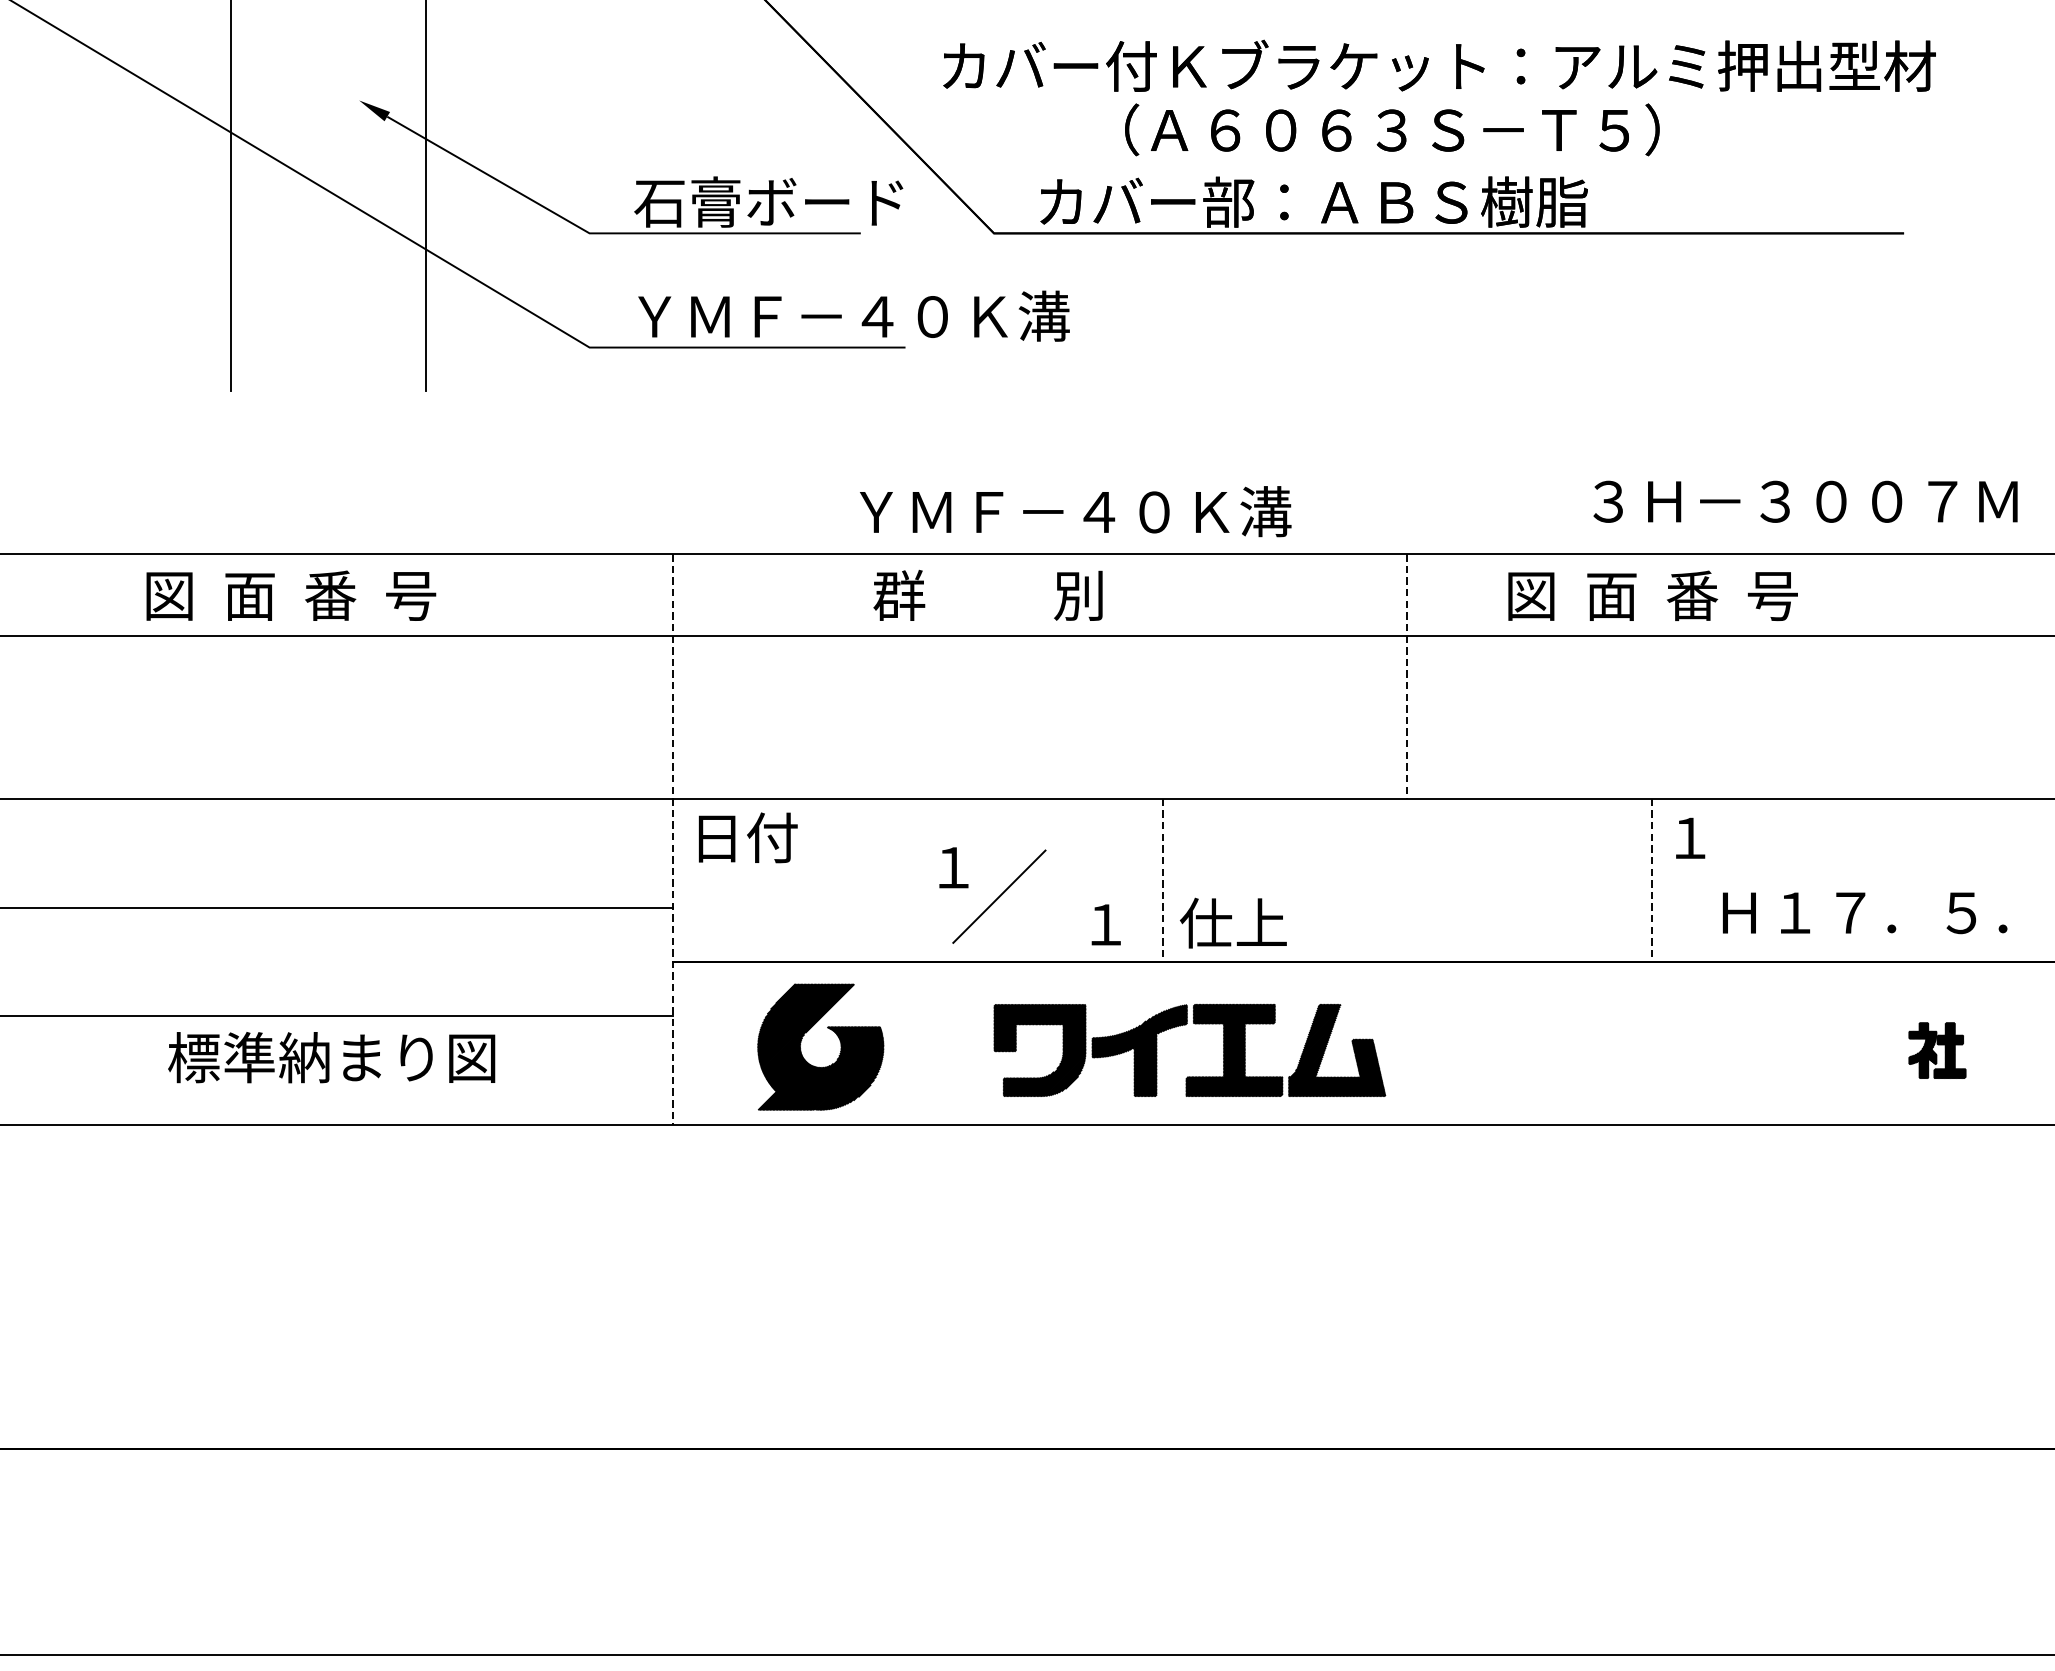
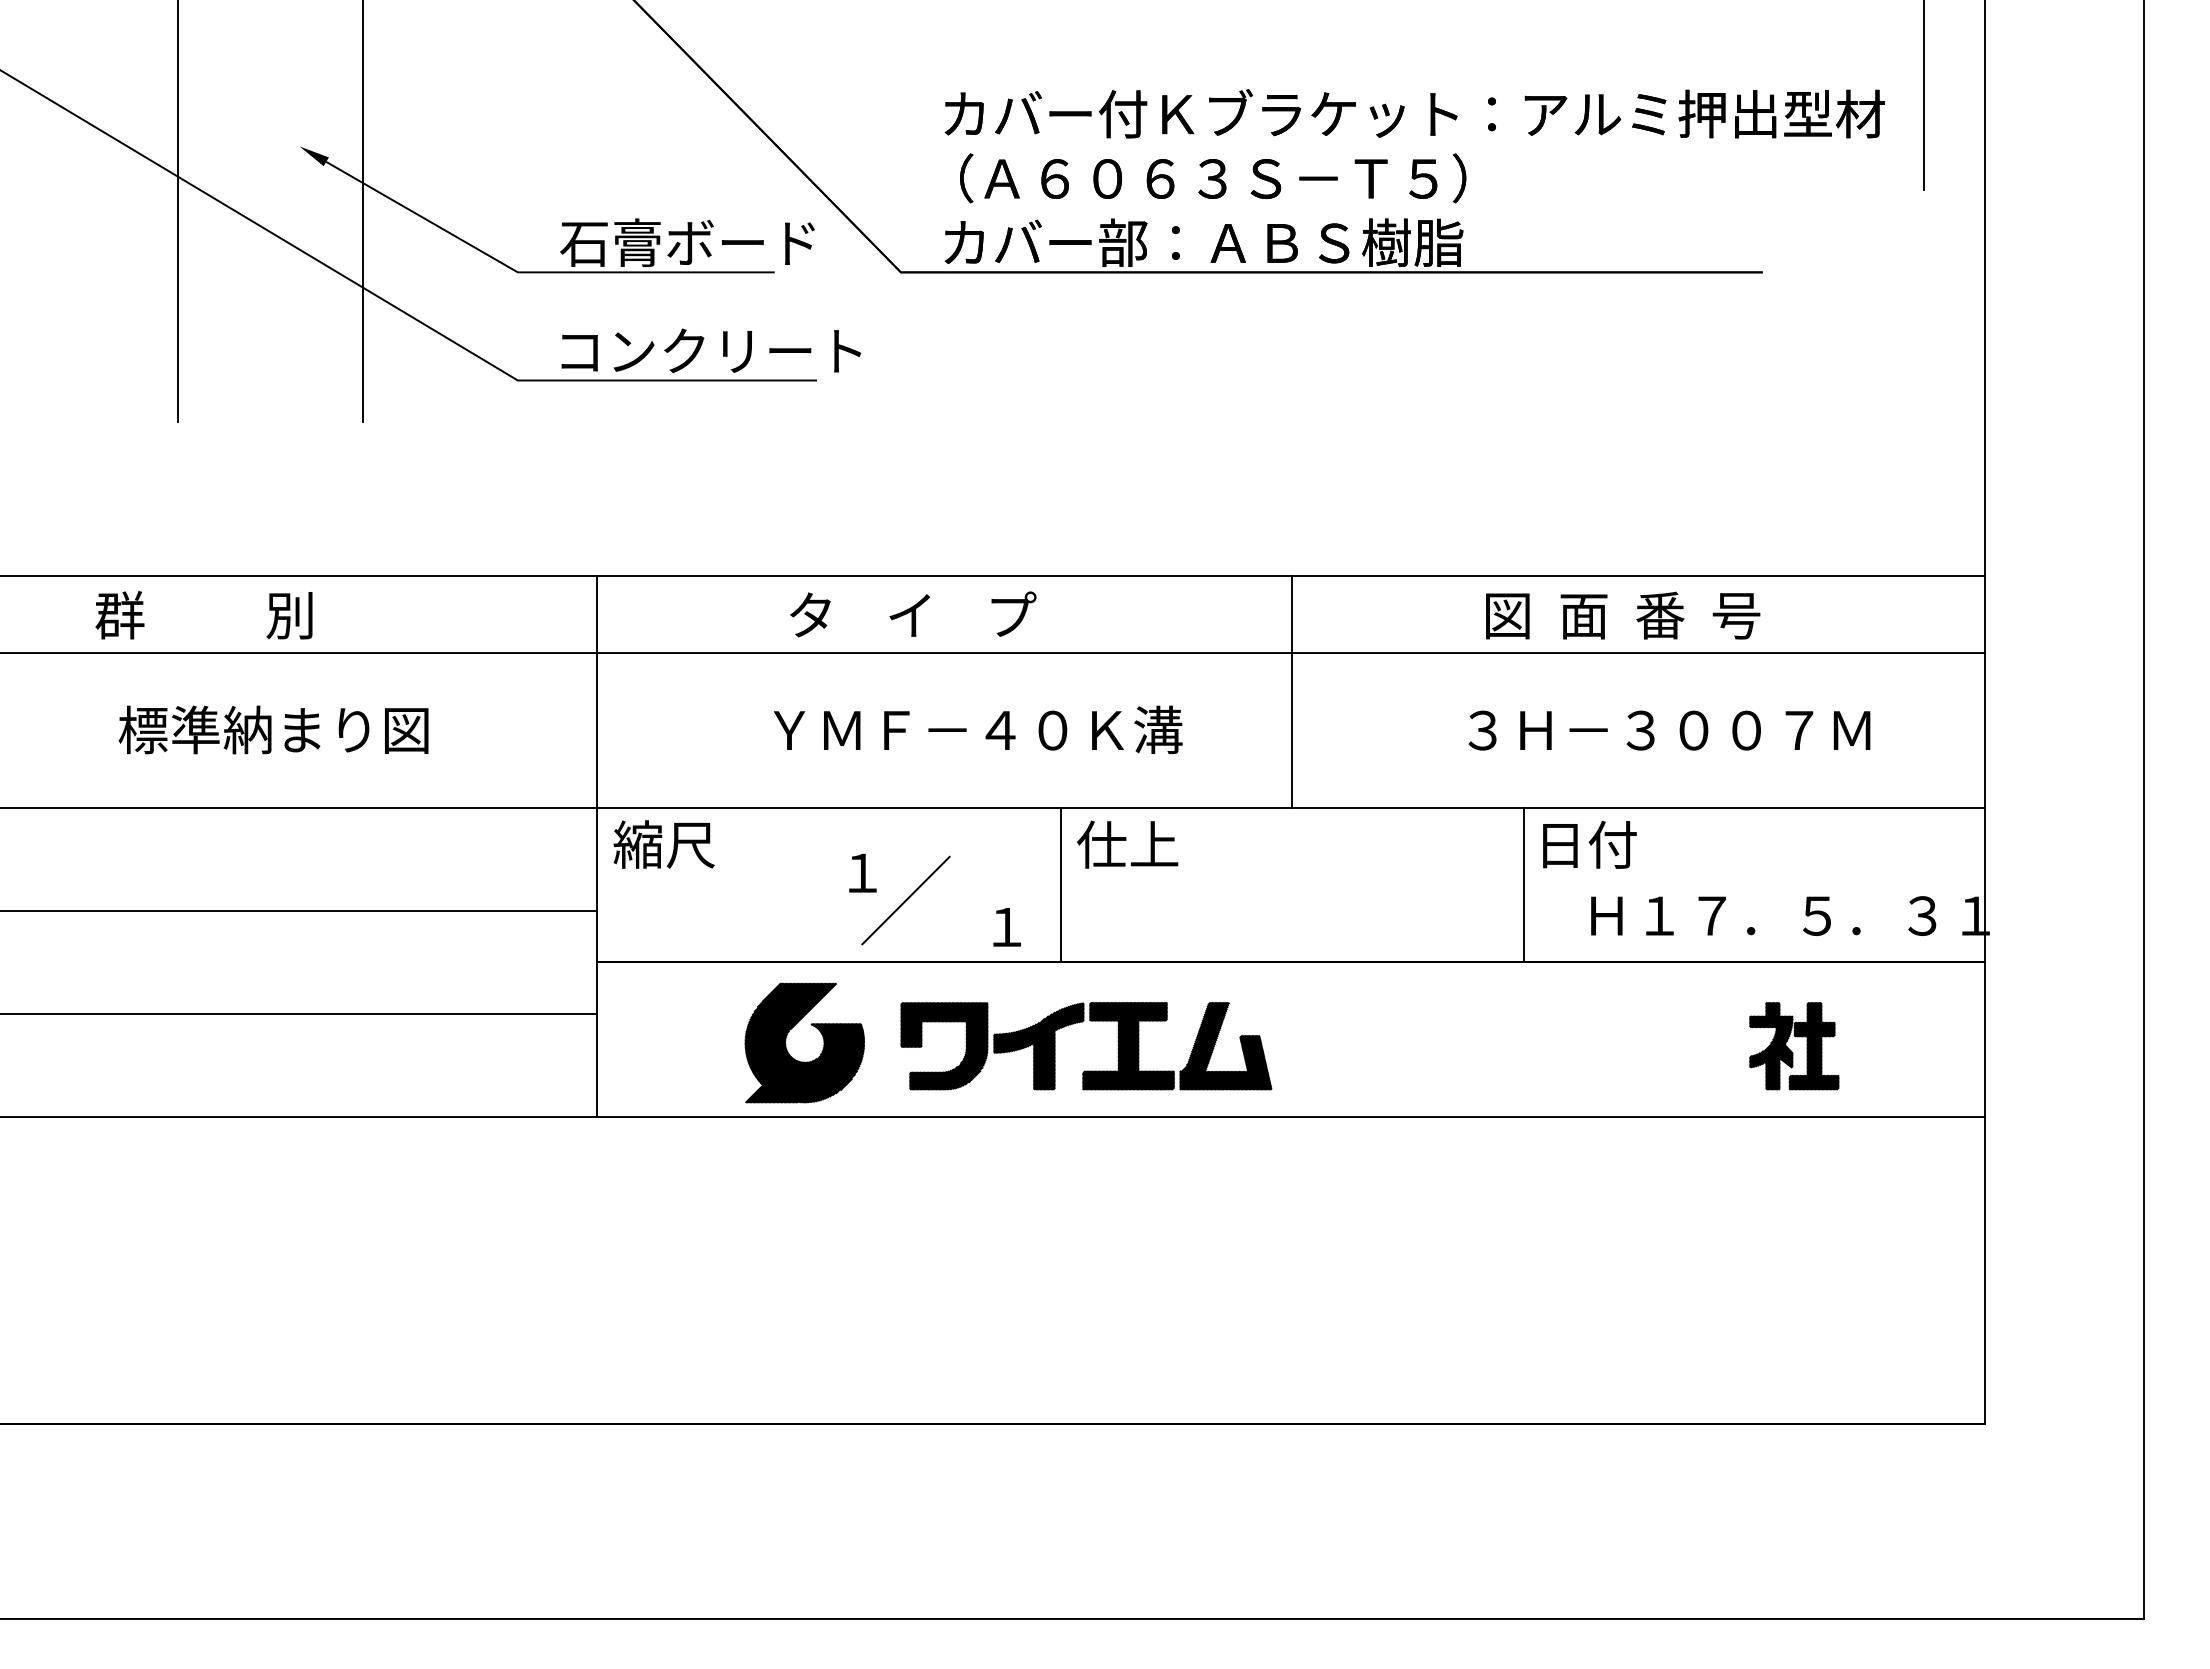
text: (1439, 65) -> (1414, 113), moved
text: (1392, 130) -> (1213, 178), moved
text: (852, 315) -> (766, 350), ＹＭＦ－４０Ｋ溝 -> コンクリート
text: (1805, 501) -> (1669, 730), moved
text: (1075, 511) -> (978, 729), moved
text: (289, 595) -> (233, 615), 図  面  番  号 -> 群          別
text: (1005, 595) -> (911, 615), 群          別 -> タ    イ    プ
text: (1653, 595) -> (1623, 615), moved
line: (1407, 676) -> (1292, 692), dashed -> solid
text: (743, 837) -> (663, 844), 日付 -> 縮尺
text: (1721, 837) -> (1589, 844), １ -> 日付
line: (673, 840) -> (597, 847), dashed -> solid
line: (1162, 880) -> (1060, 885), dashed -> solid
line: (1651, 880) -> (1523, 885), dashed -> solid
text: (1233, 923) -> (1127, 844), moved
part: (804, 1036) -> (789, 1032), moved
part: (1937, 1050) -> (1794, 1046), size x1.67
text: (331, 1057) -> (273, 729), moved

